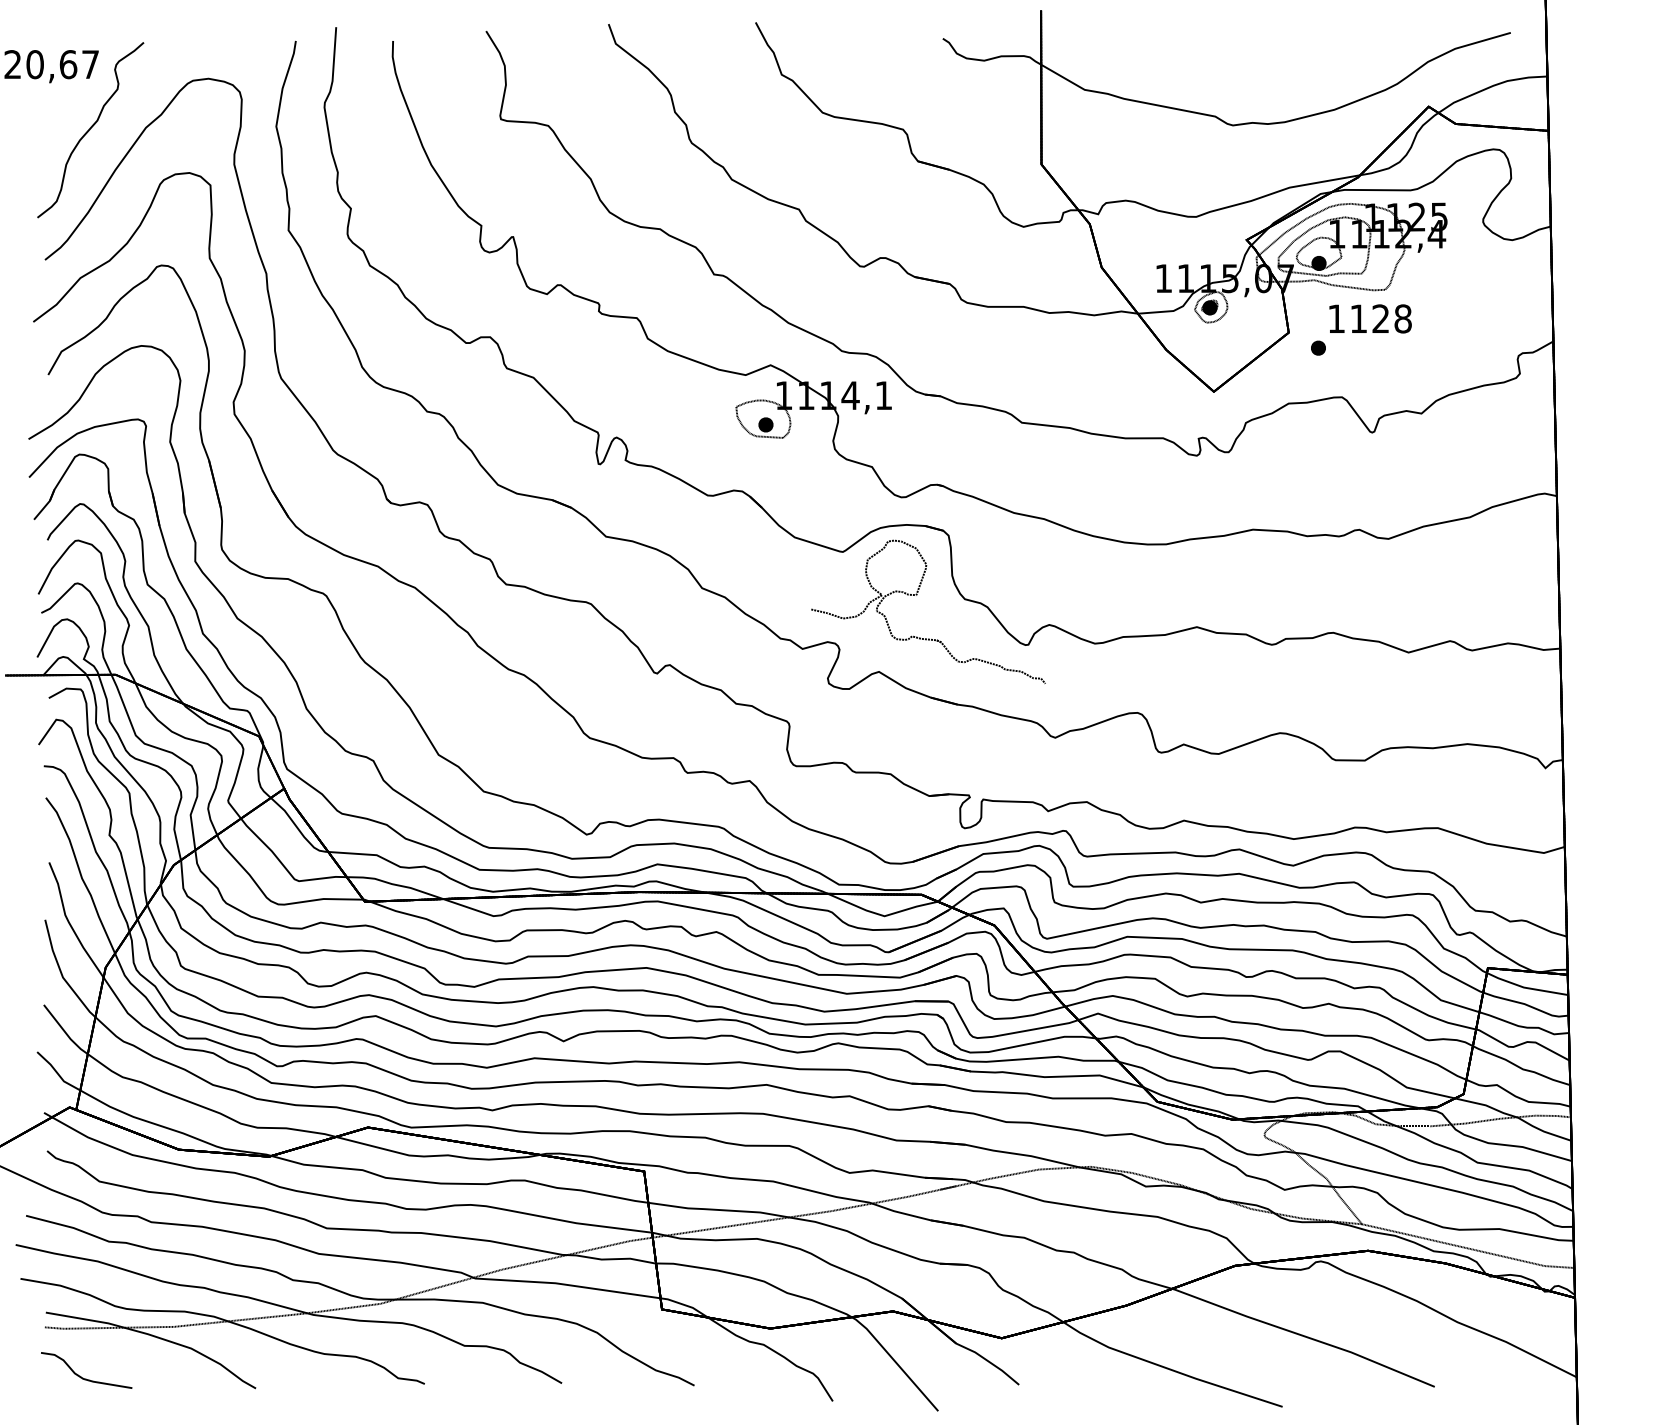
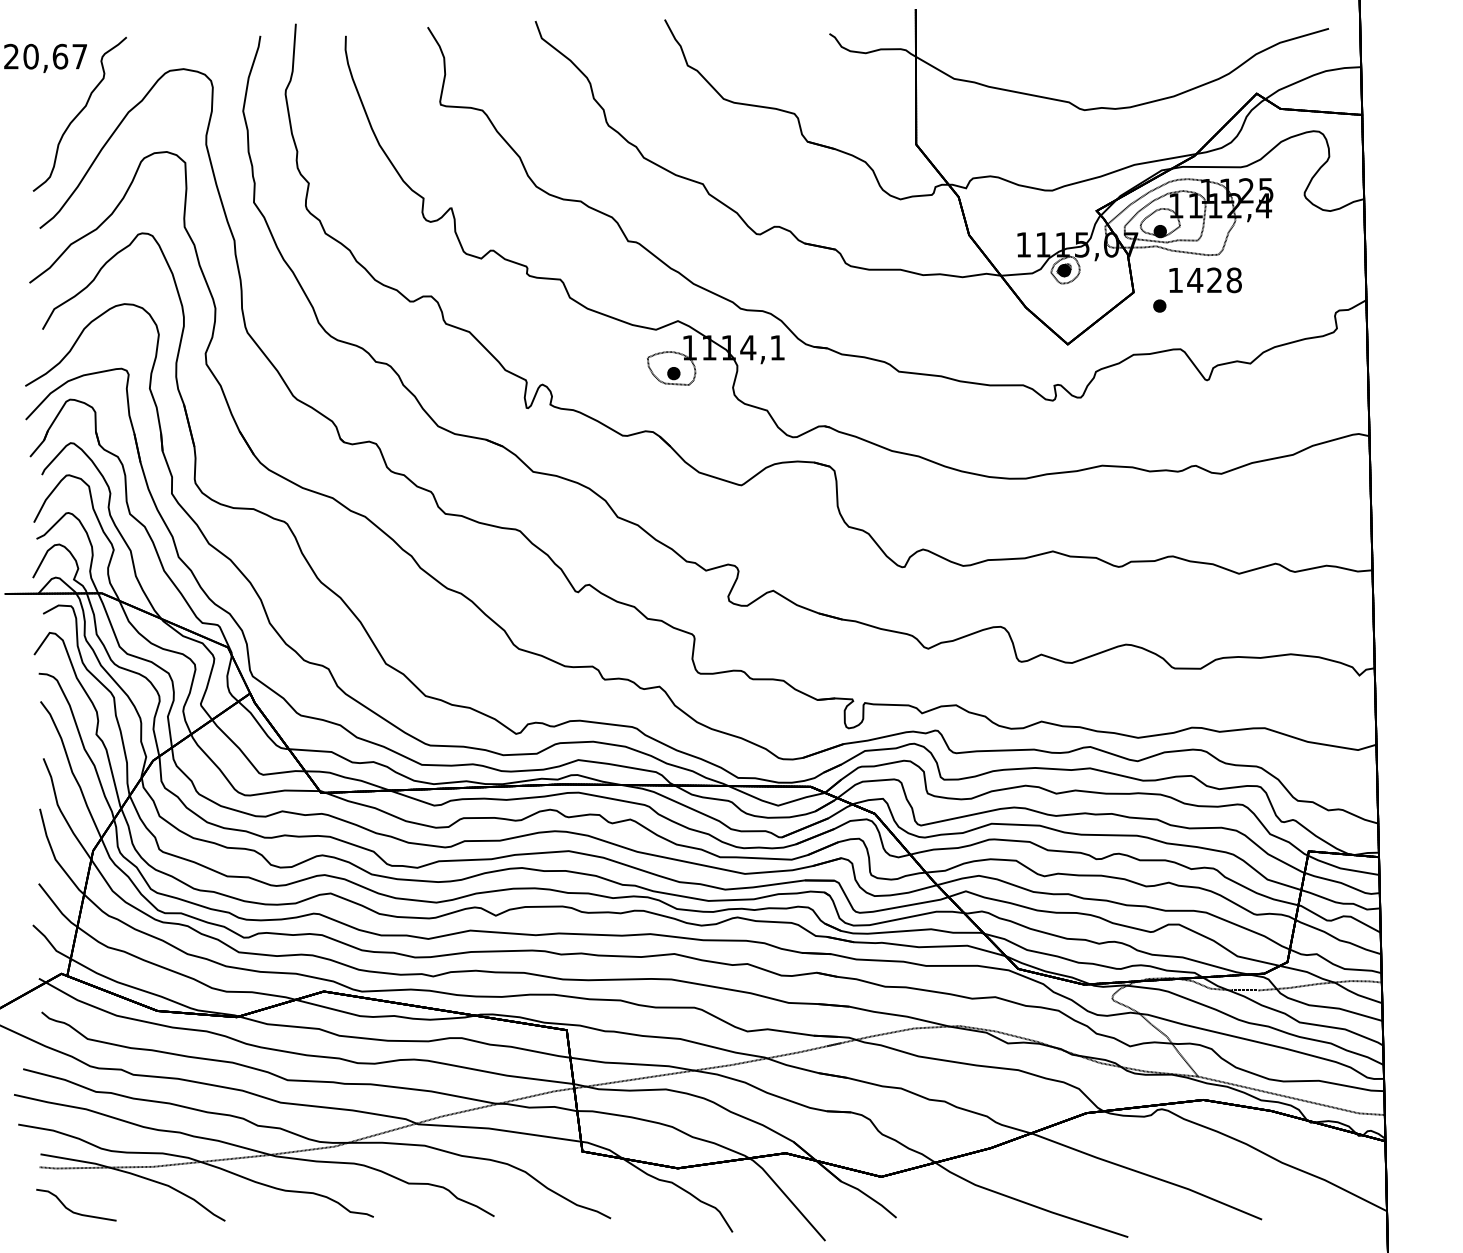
text: (1359, 319) -> (1195, 280), 1128 -> 1428
part: (917, 595) -> (807, 523), removed

